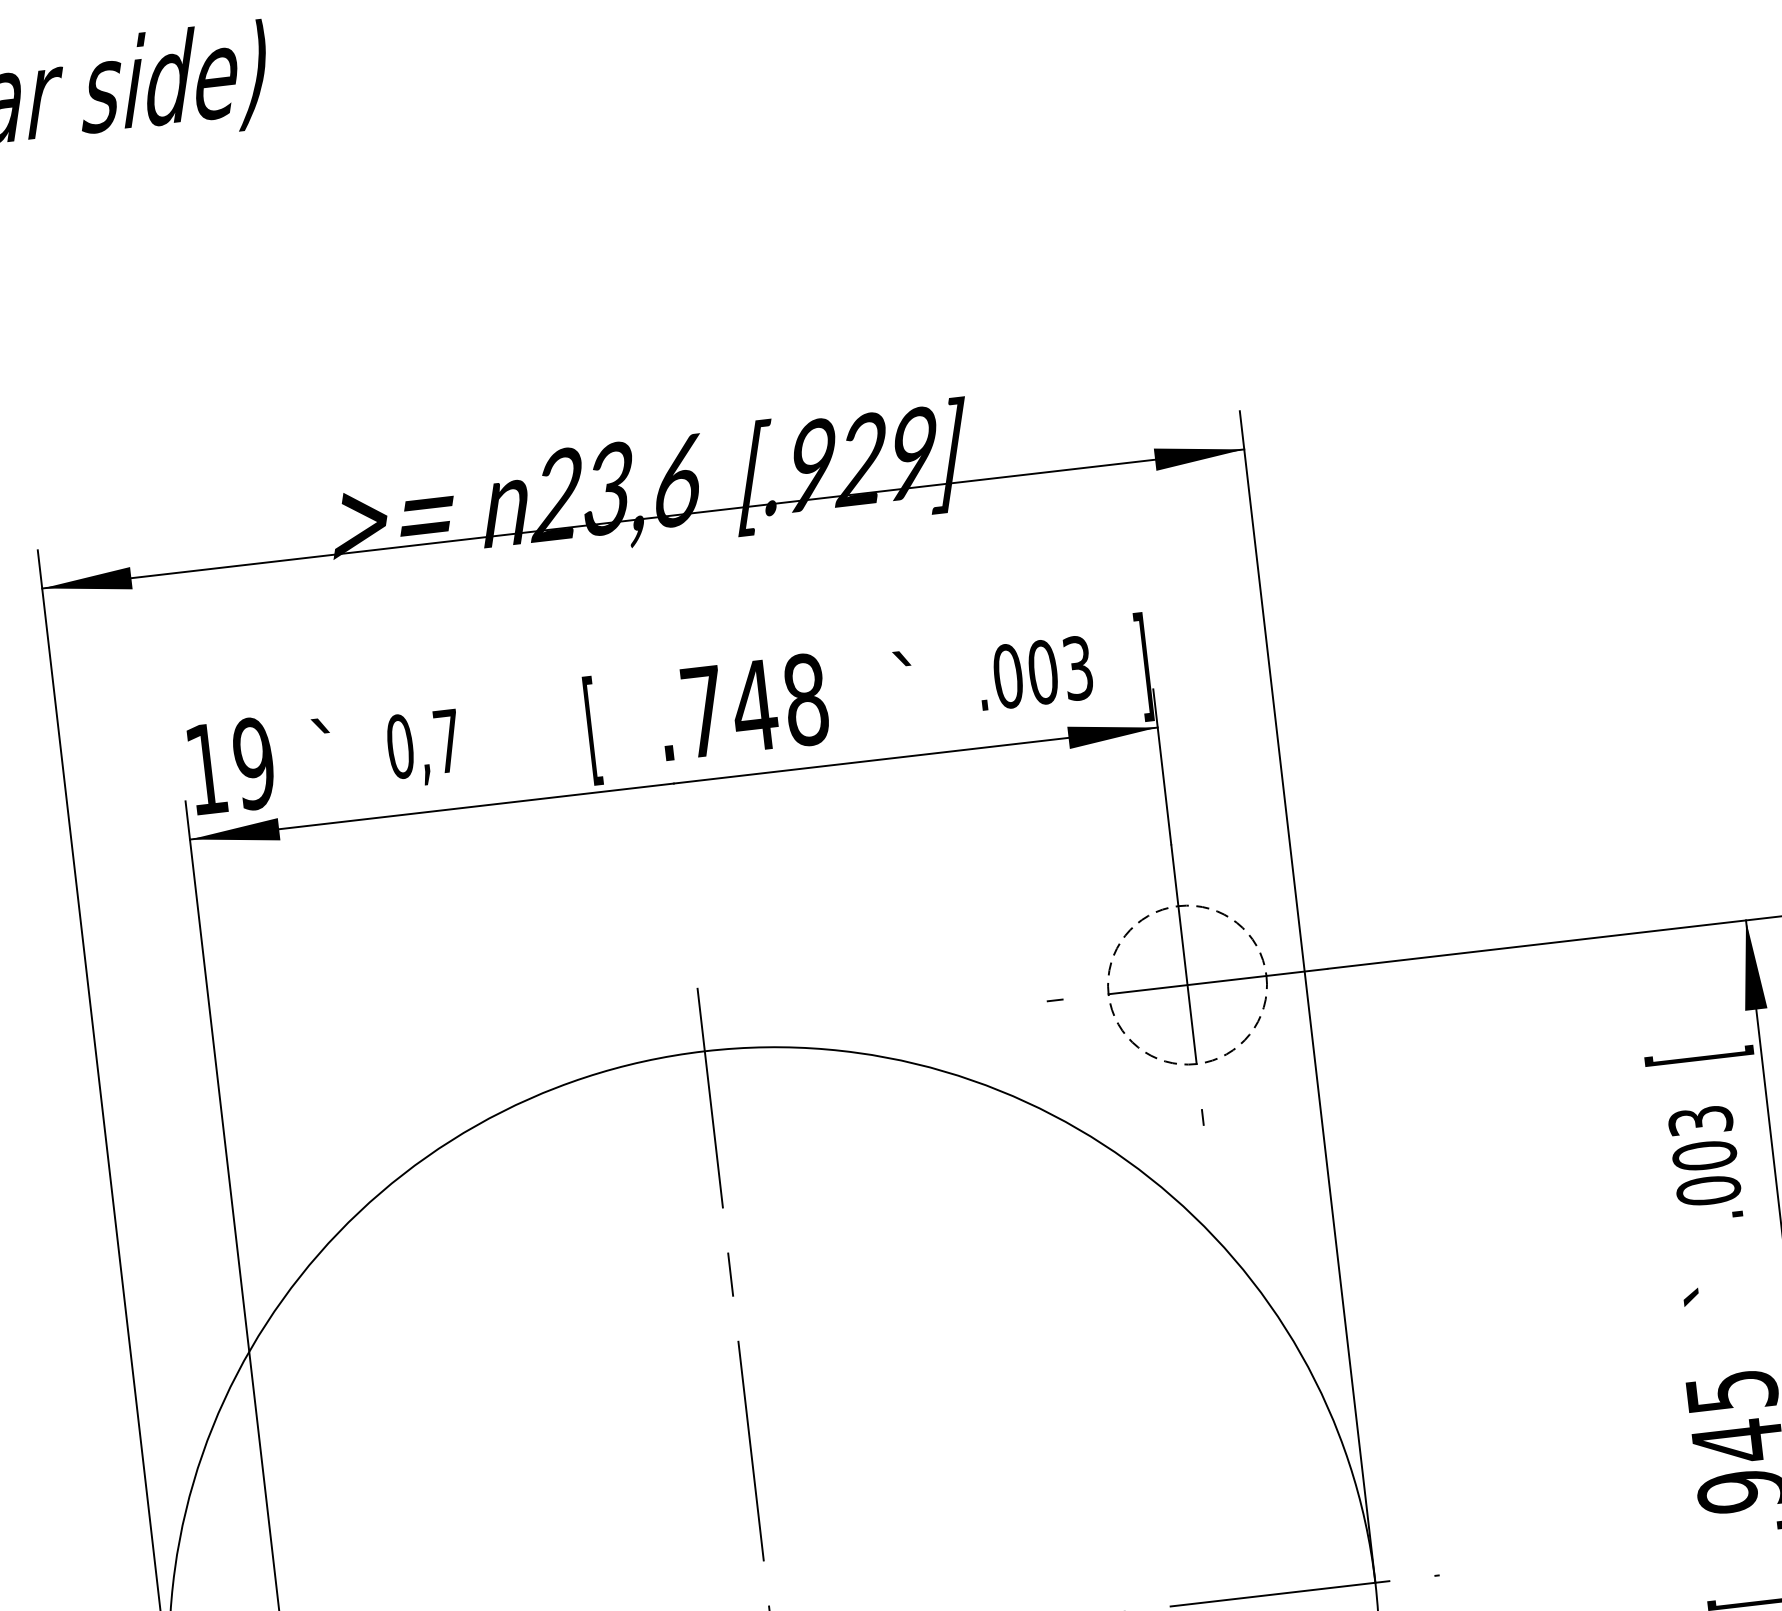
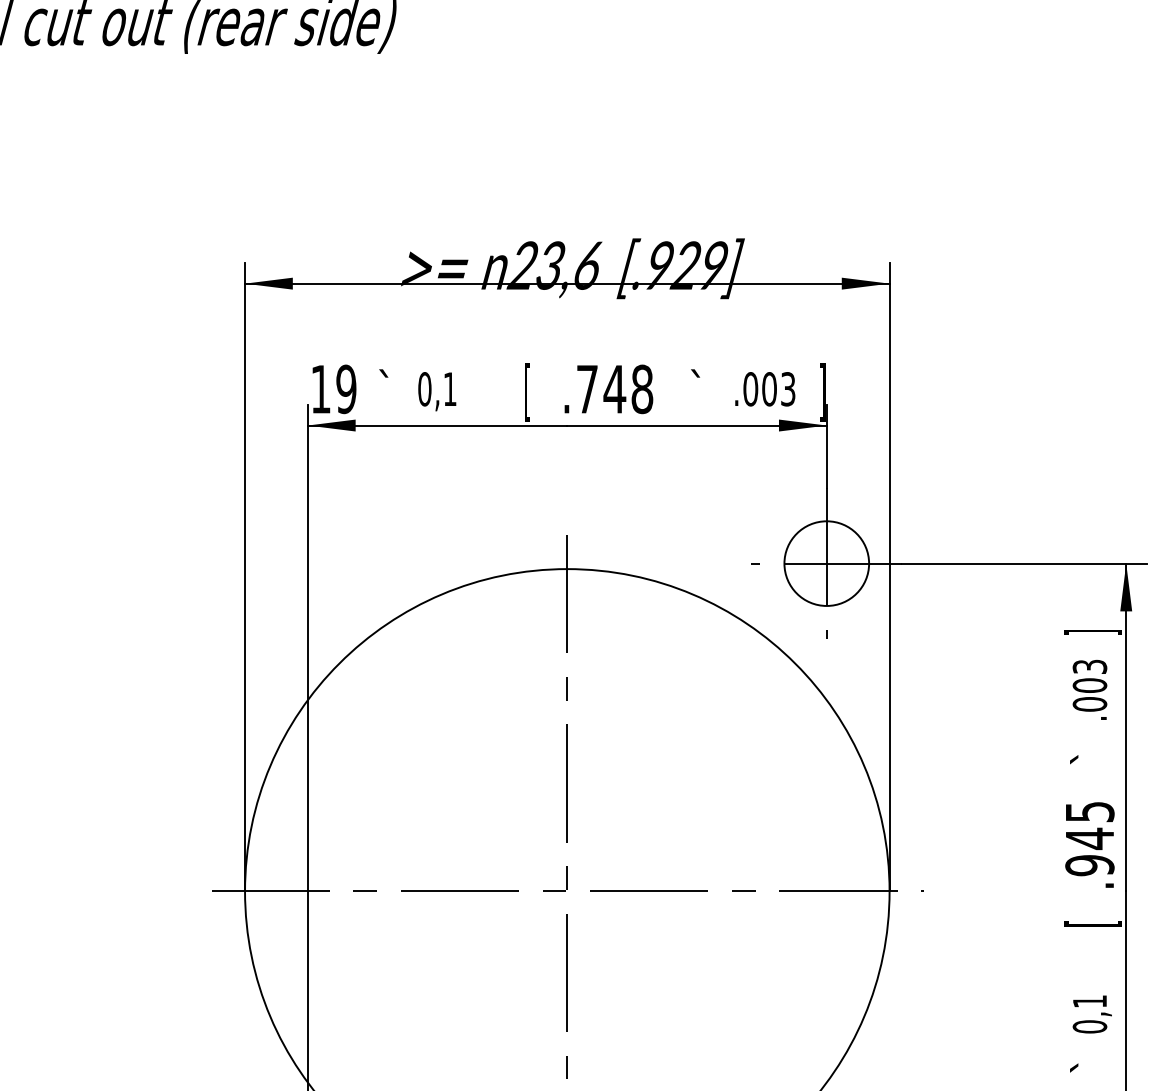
text: (448, 739) -> (450, 388), 0,7 -> 0,1
circle: (1186, 984) -> (826, 563), dashed -> solid
text: (1699, 1055) -> (1093, 632), [ -> ]

